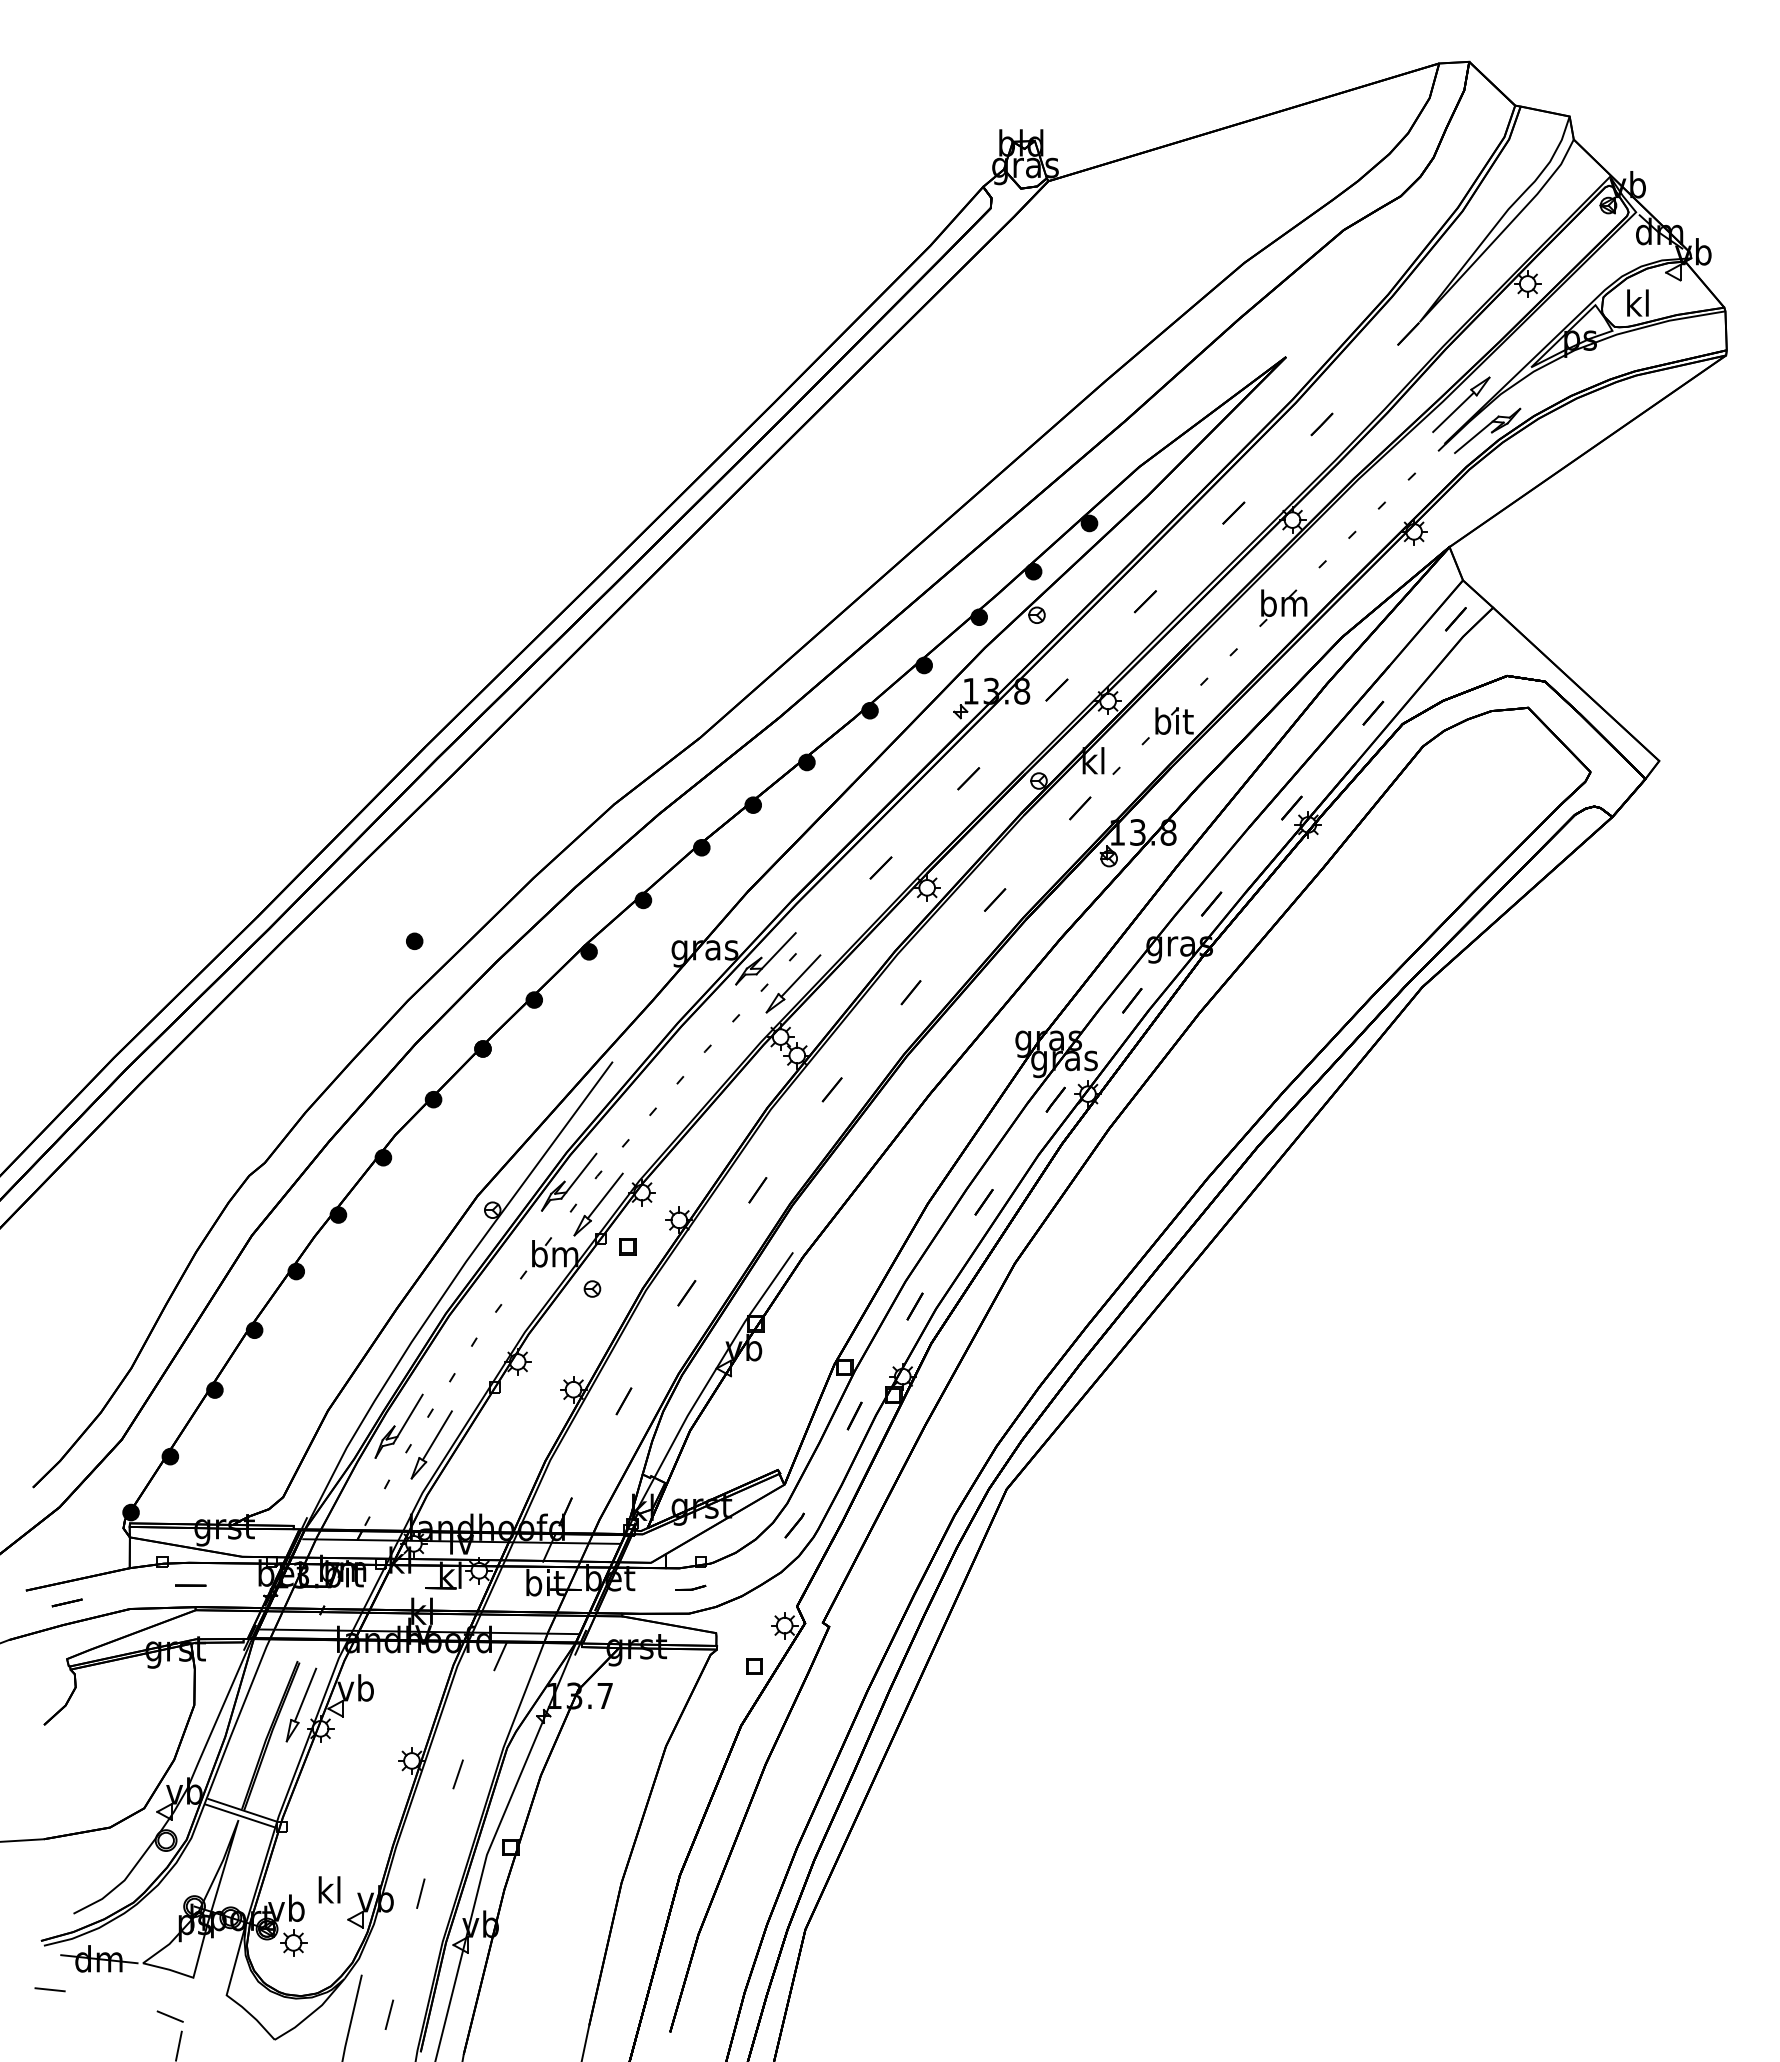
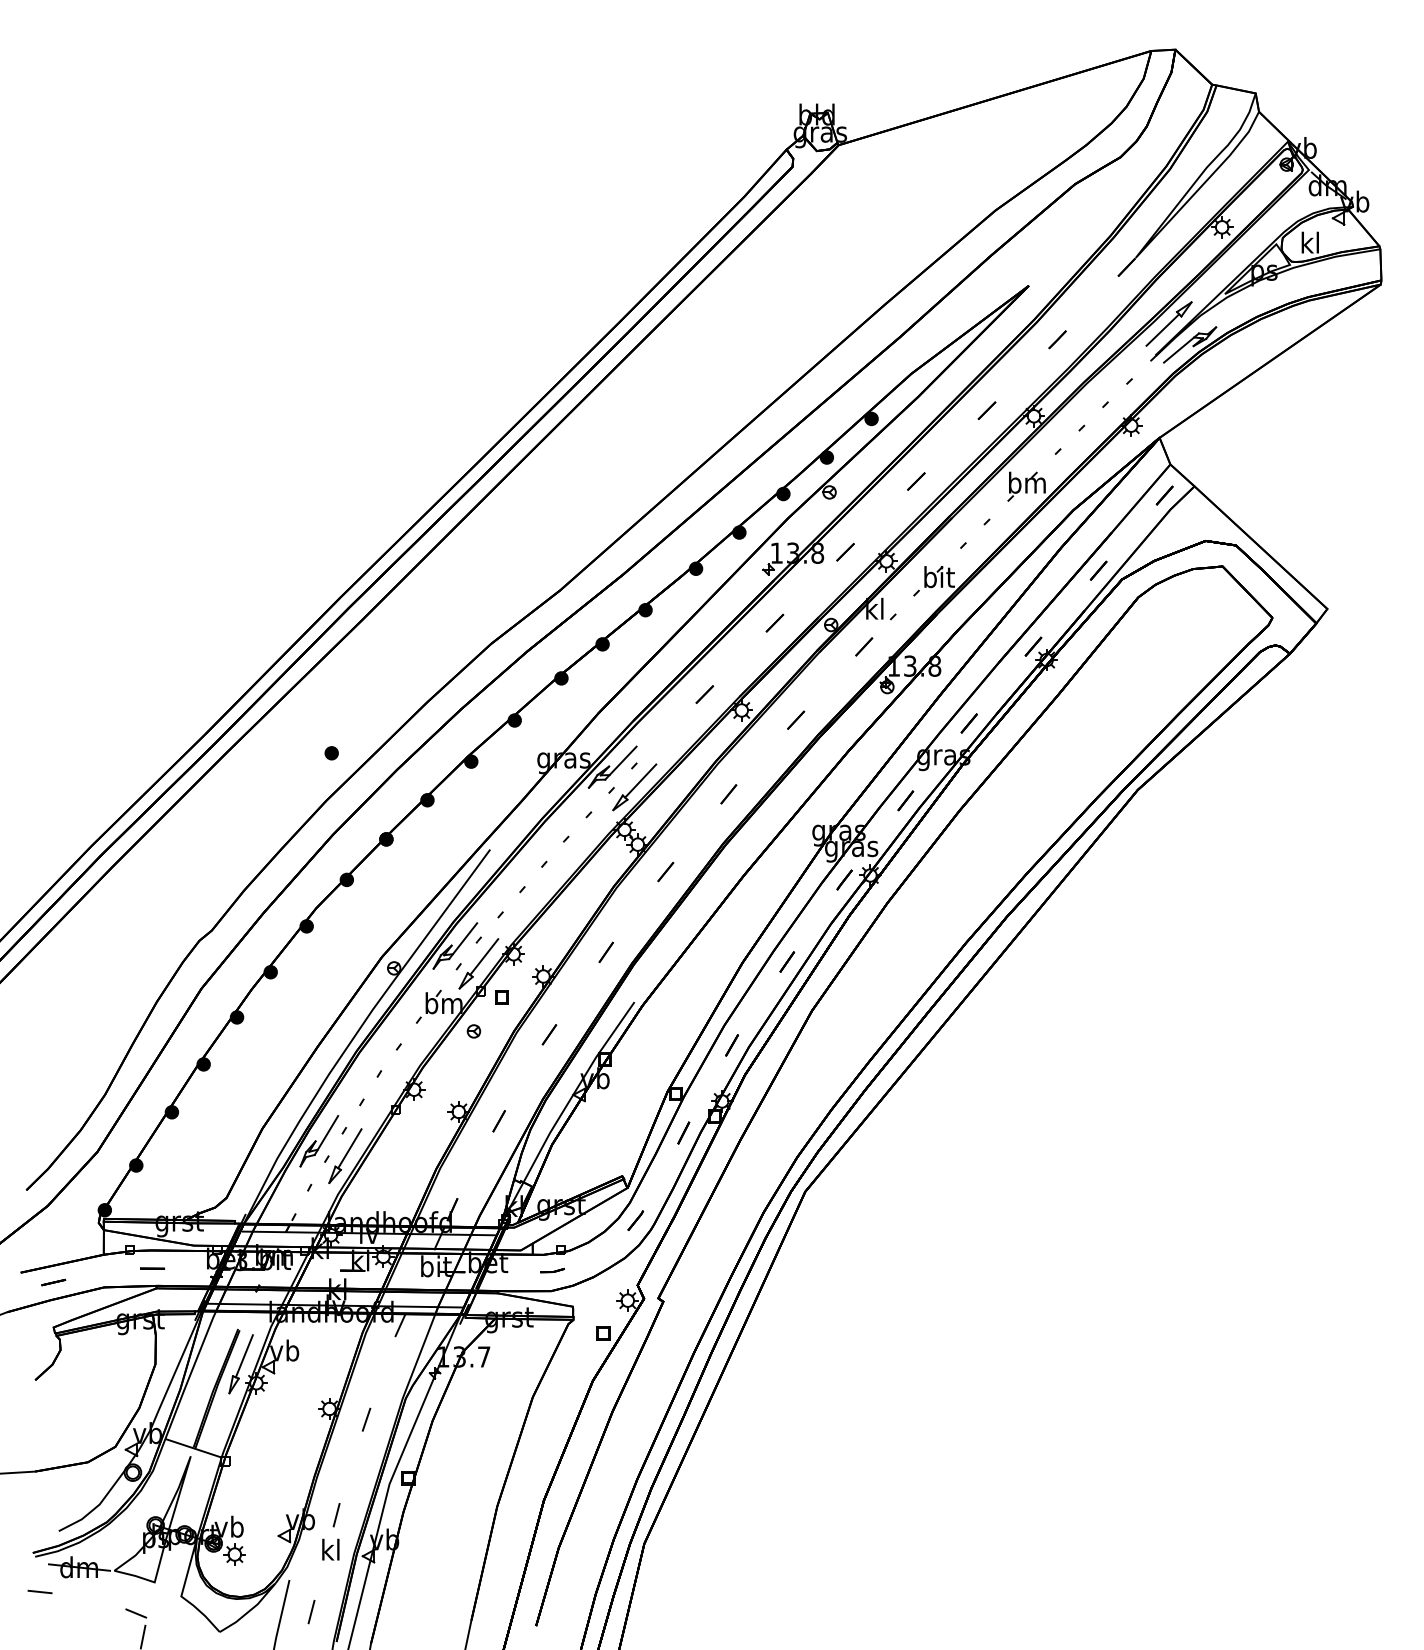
line: (239, 1815) -> (191, 1452), removed
text: (329, 1889) -> (330, 1549), moved

